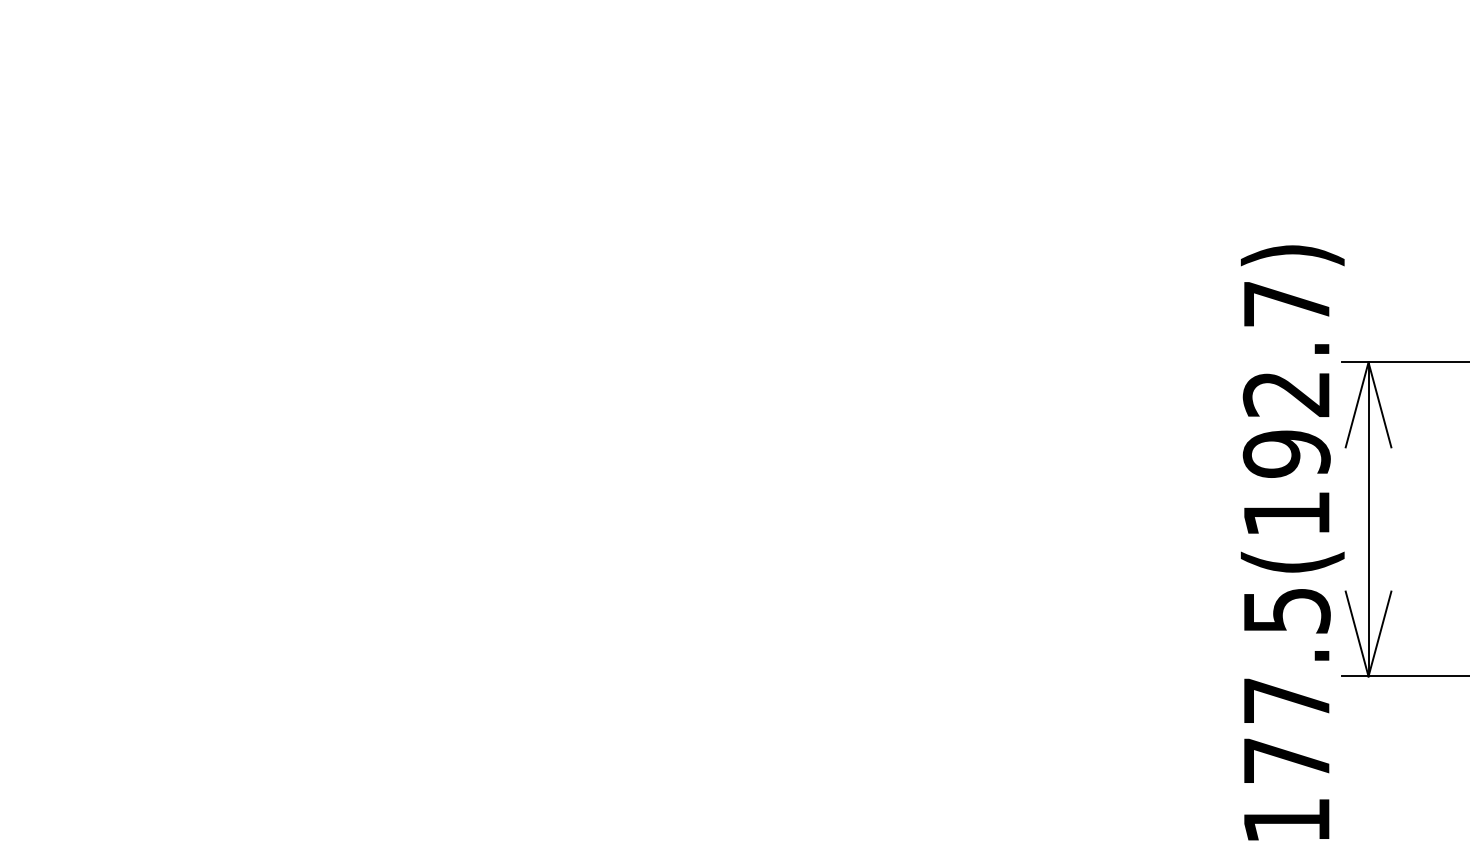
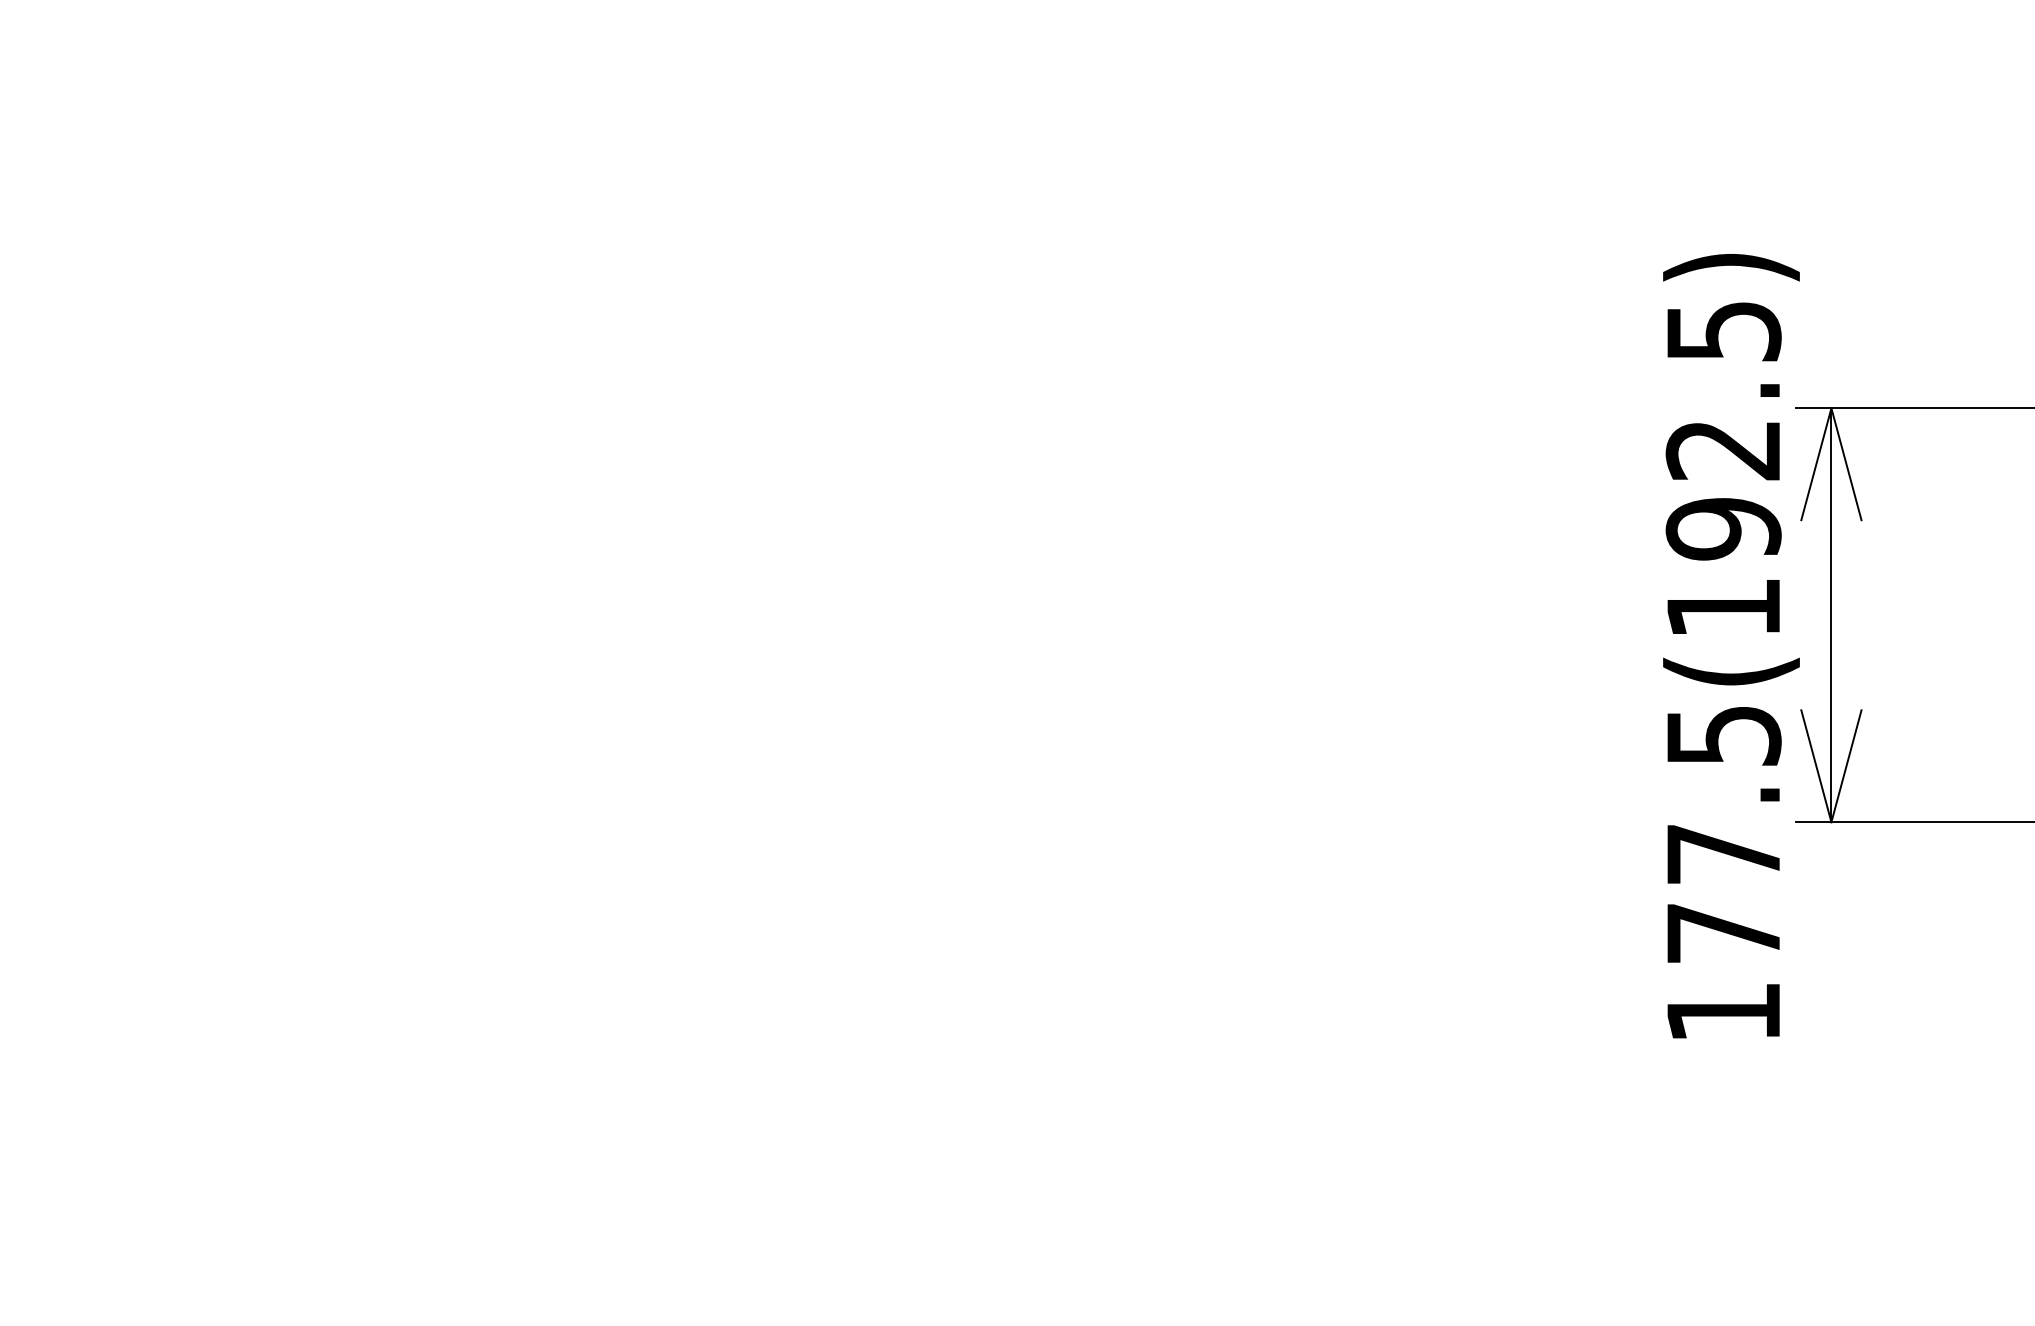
text: (1287, 304) -> (1724, 331), (192.7) -> (192.5)

